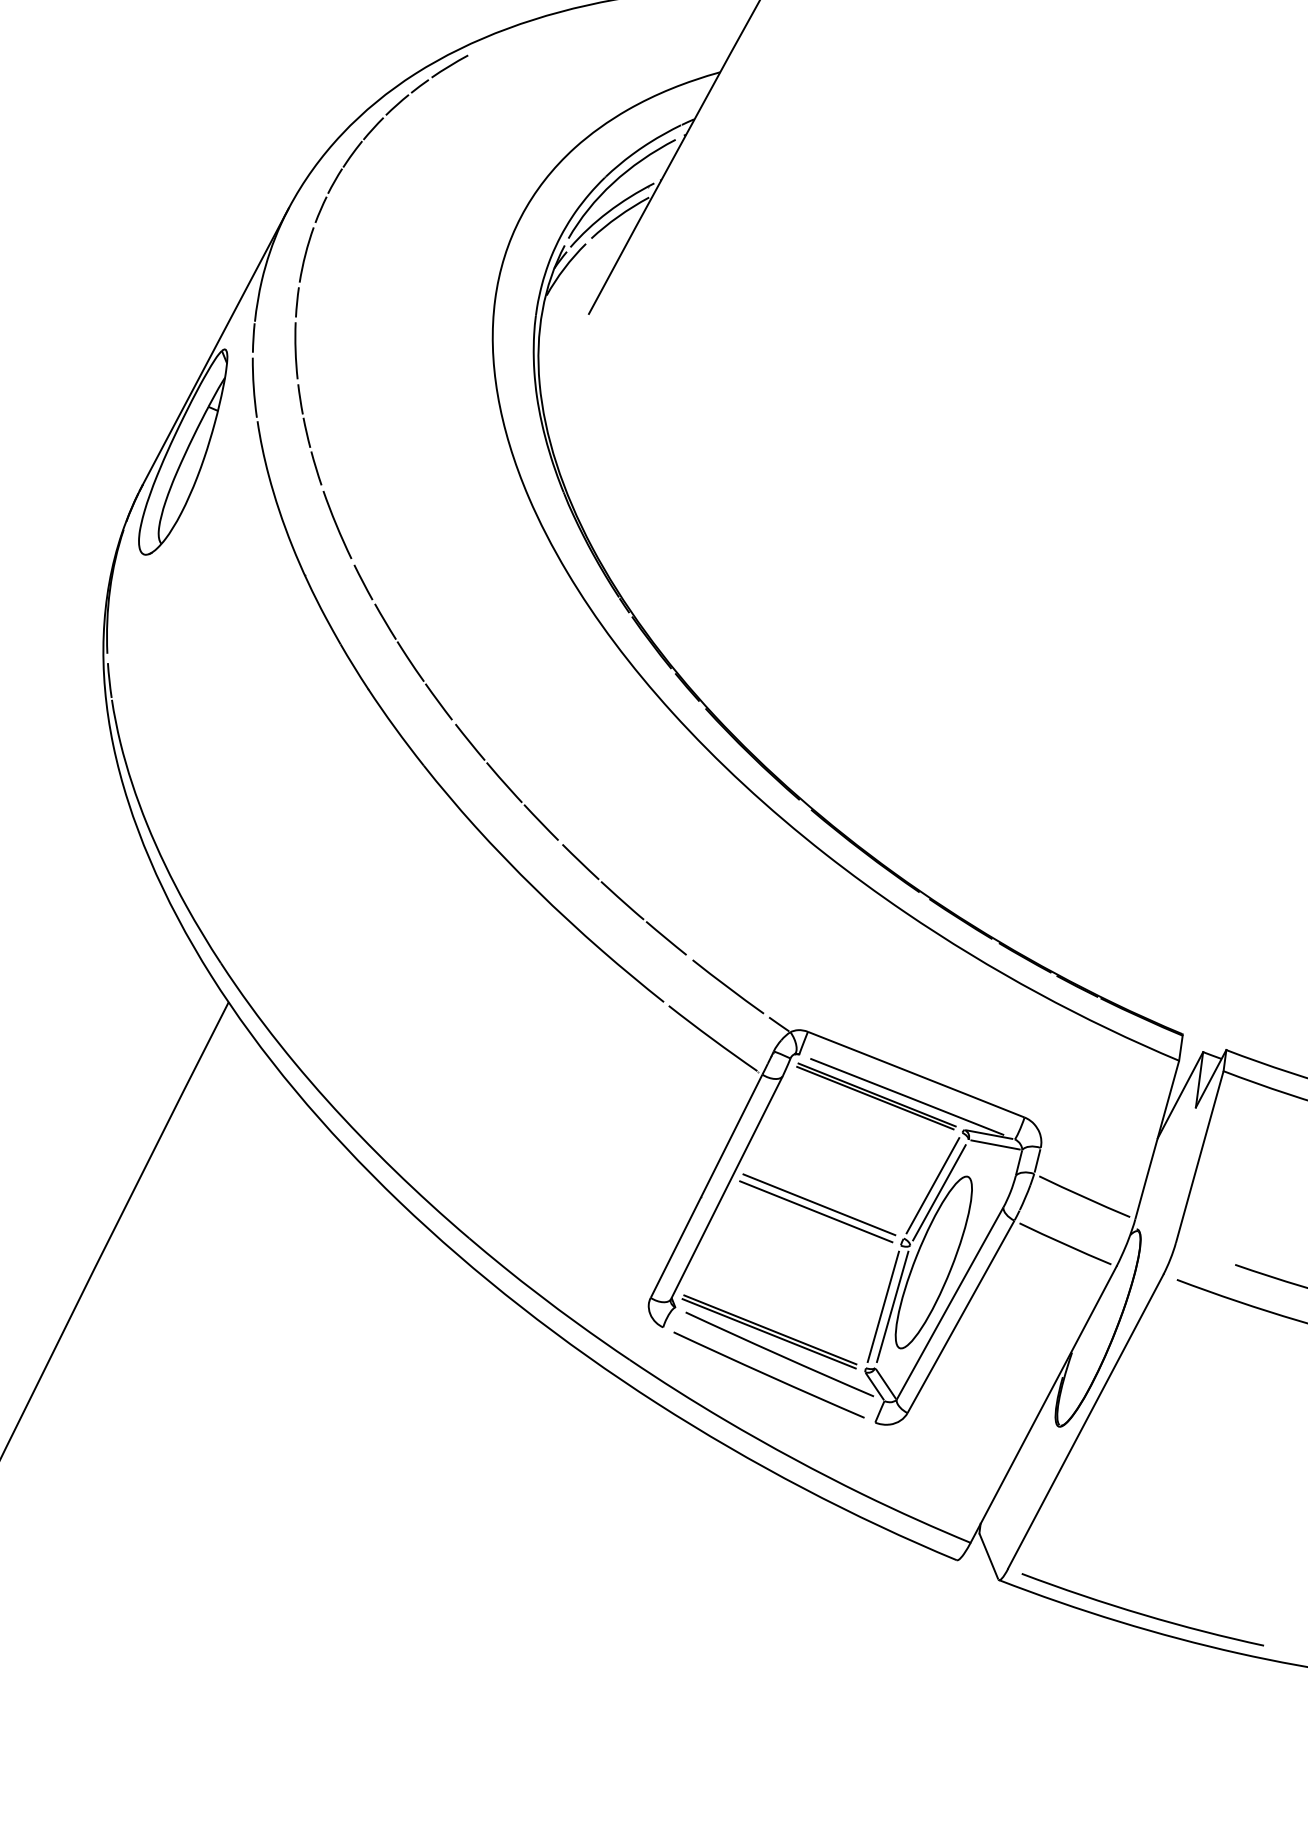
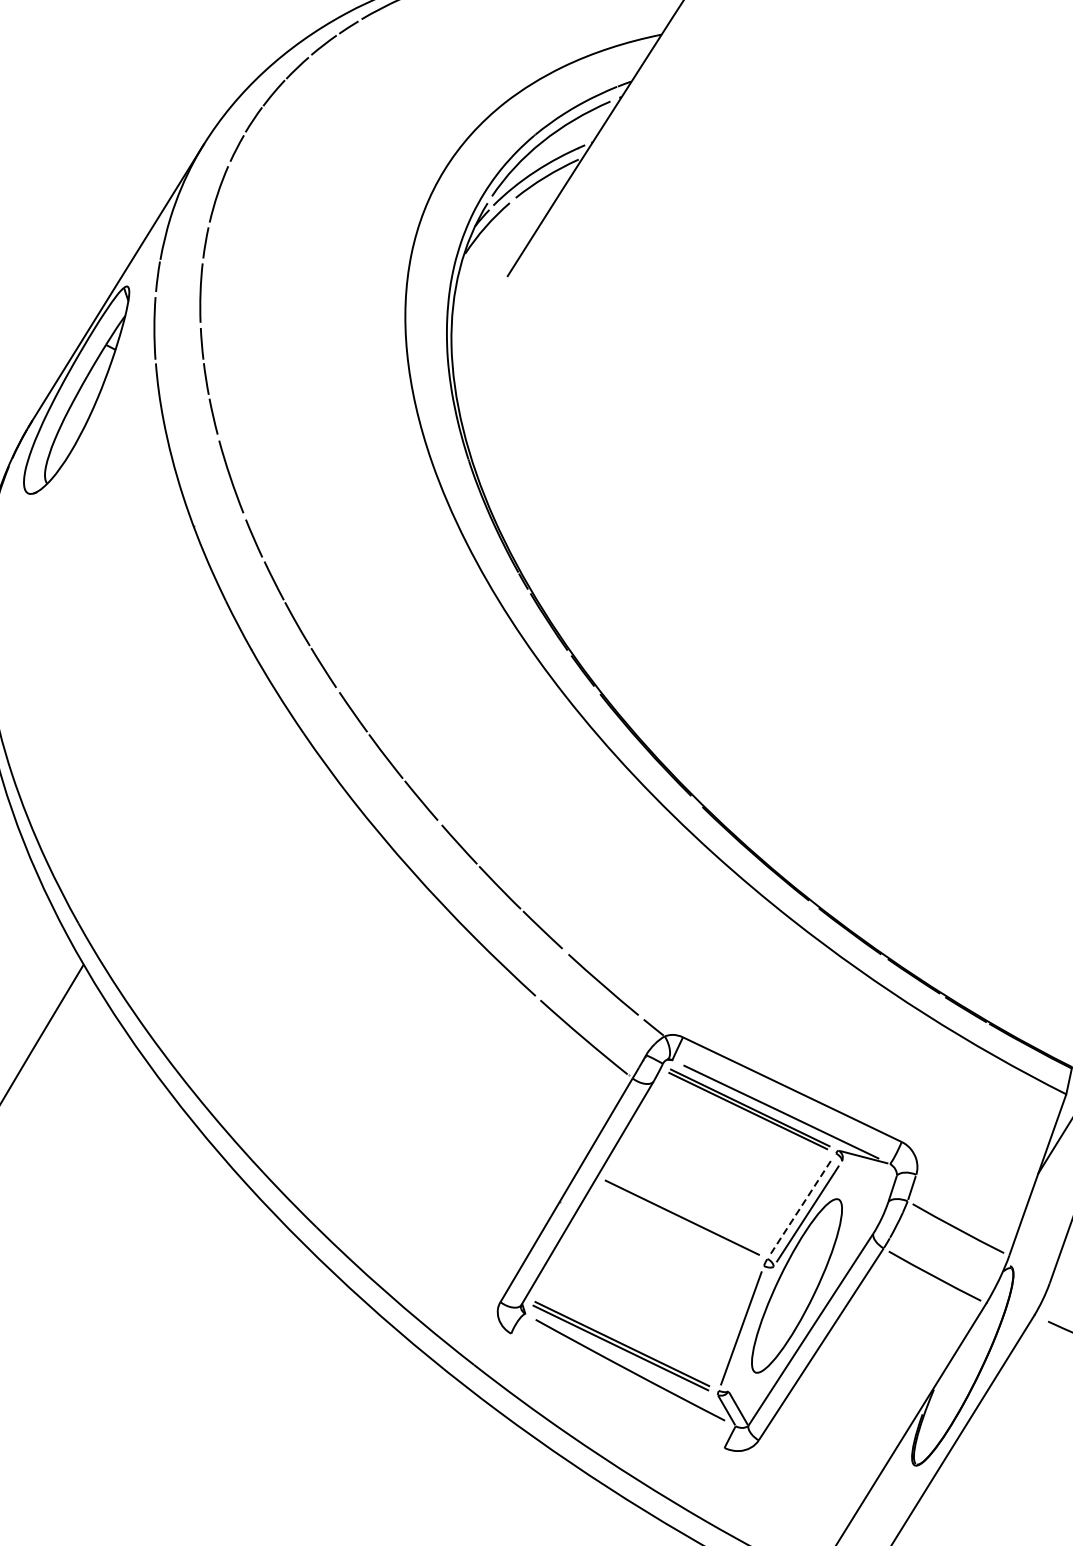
line: (995, 1144) -> (869, 1167), removed
line: (933, 1185) -> (802, 1205), solid -> dashed
line: (816, 1211) -> (678, 1224), removed
line: (892, 1306) -> (750, 1328), removed
line: (768, 1374) -> (617, 1390), removed

